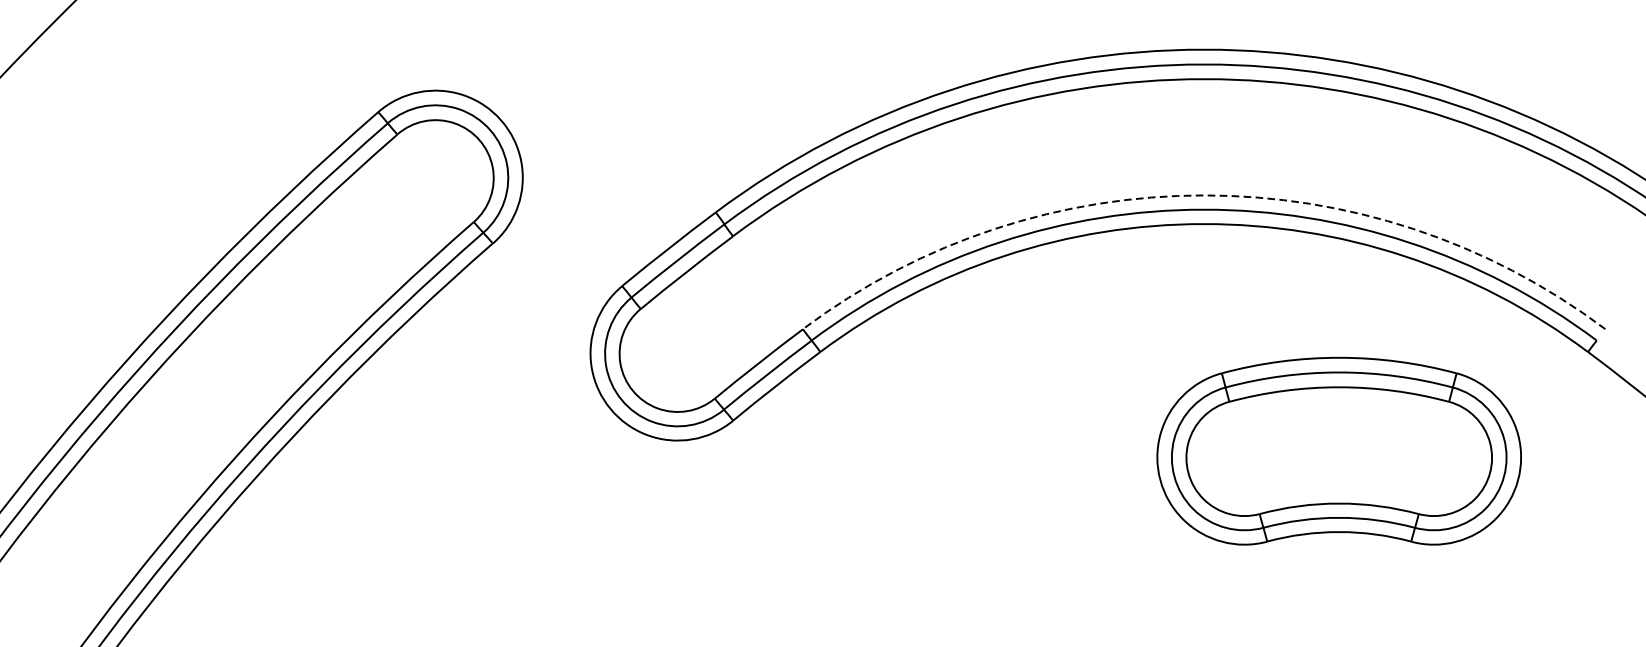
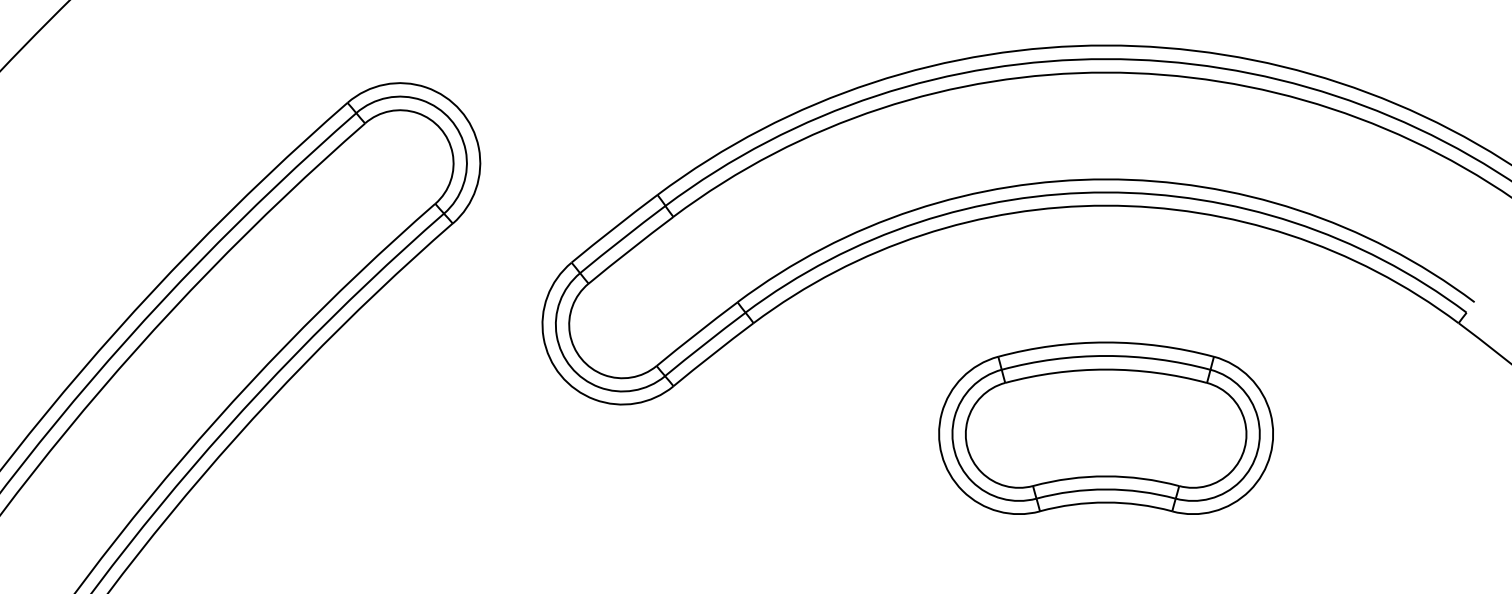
arc: (1204, 195) -> (1106, 179), dashed -> solid
part: (1338, 450) -> (1105, 427), moved

